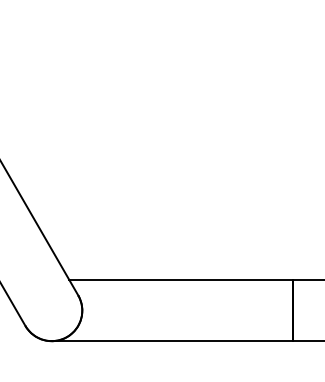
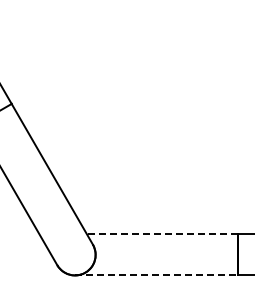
line: (179, 280) -> (161, 234), solid -> dashed
line: (172, 341) -> (156, 275), solid -> dashed

